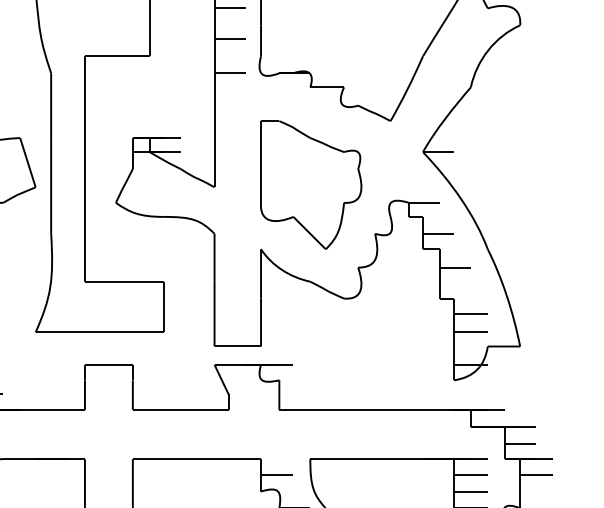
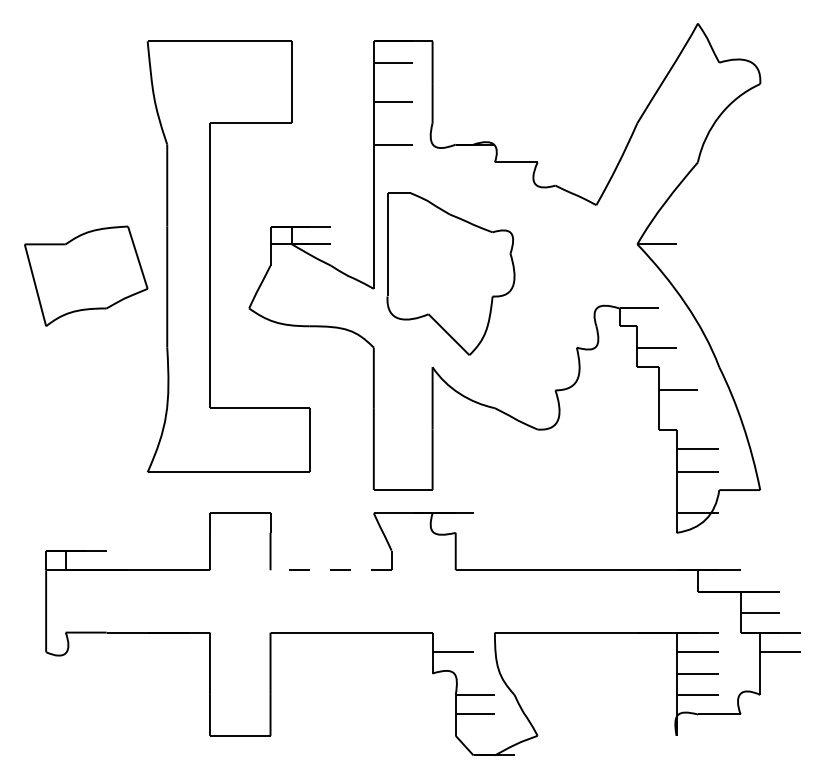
part: (310, 184) -> (450, 273), moved
line: (181, 410) -> (331, 570), solid -> dashed

